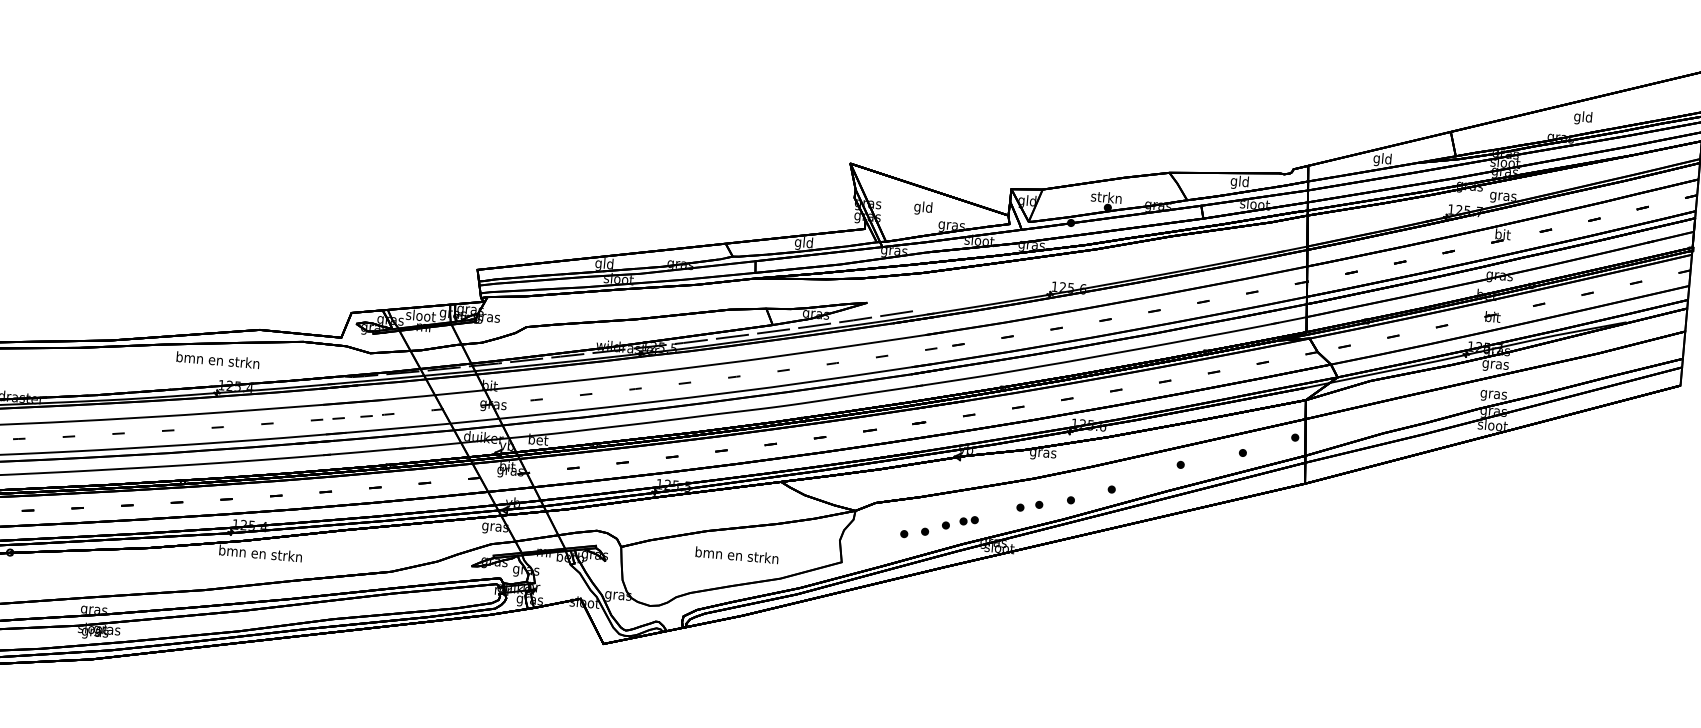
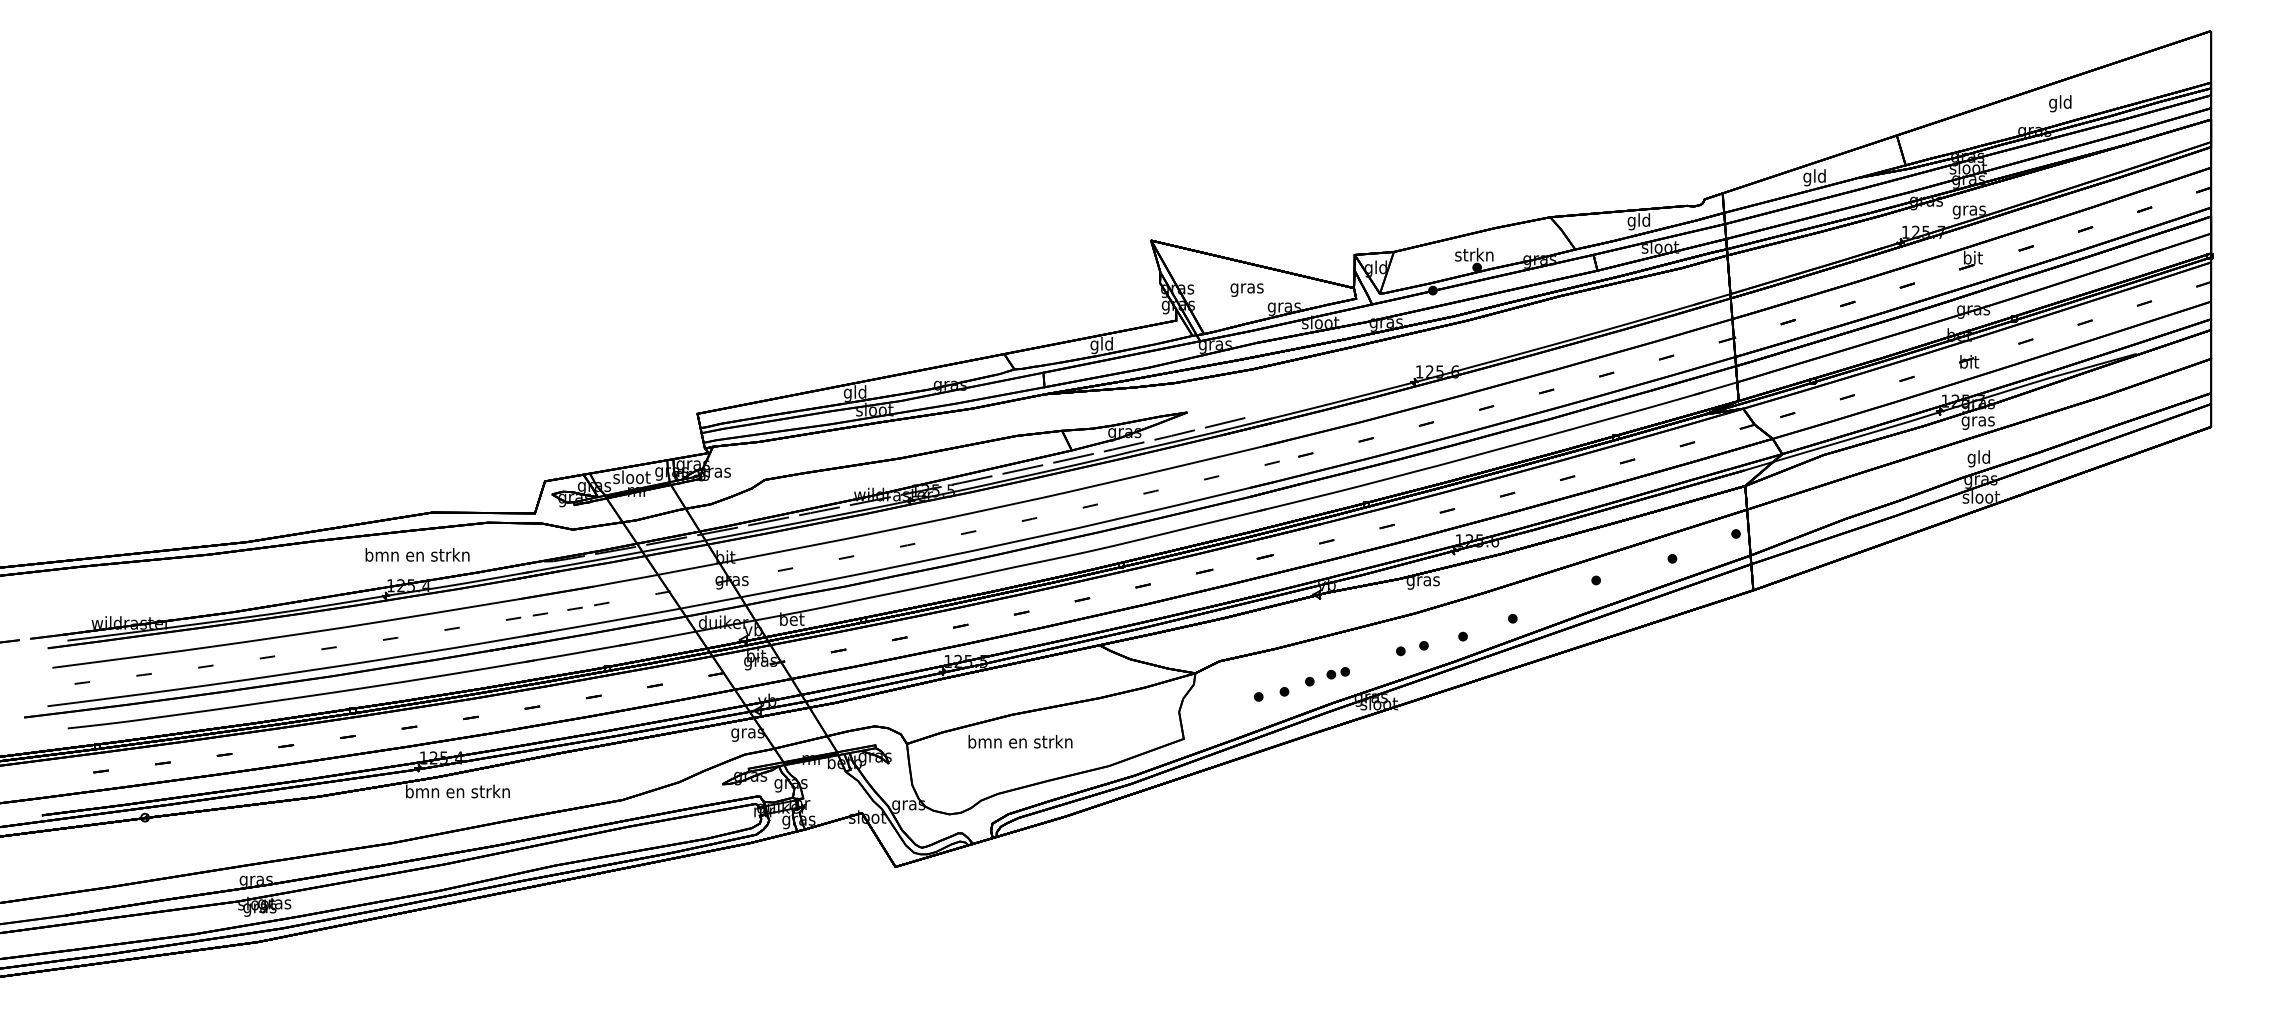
text: (923, 207) -> (1246, 287), gld -> gras
text: (218, 359) -> (417, 554), moved
text: (1493, 394) -> (1978, 458), gras -> gld
text: (737, 555) -> (1020, 741), moved

